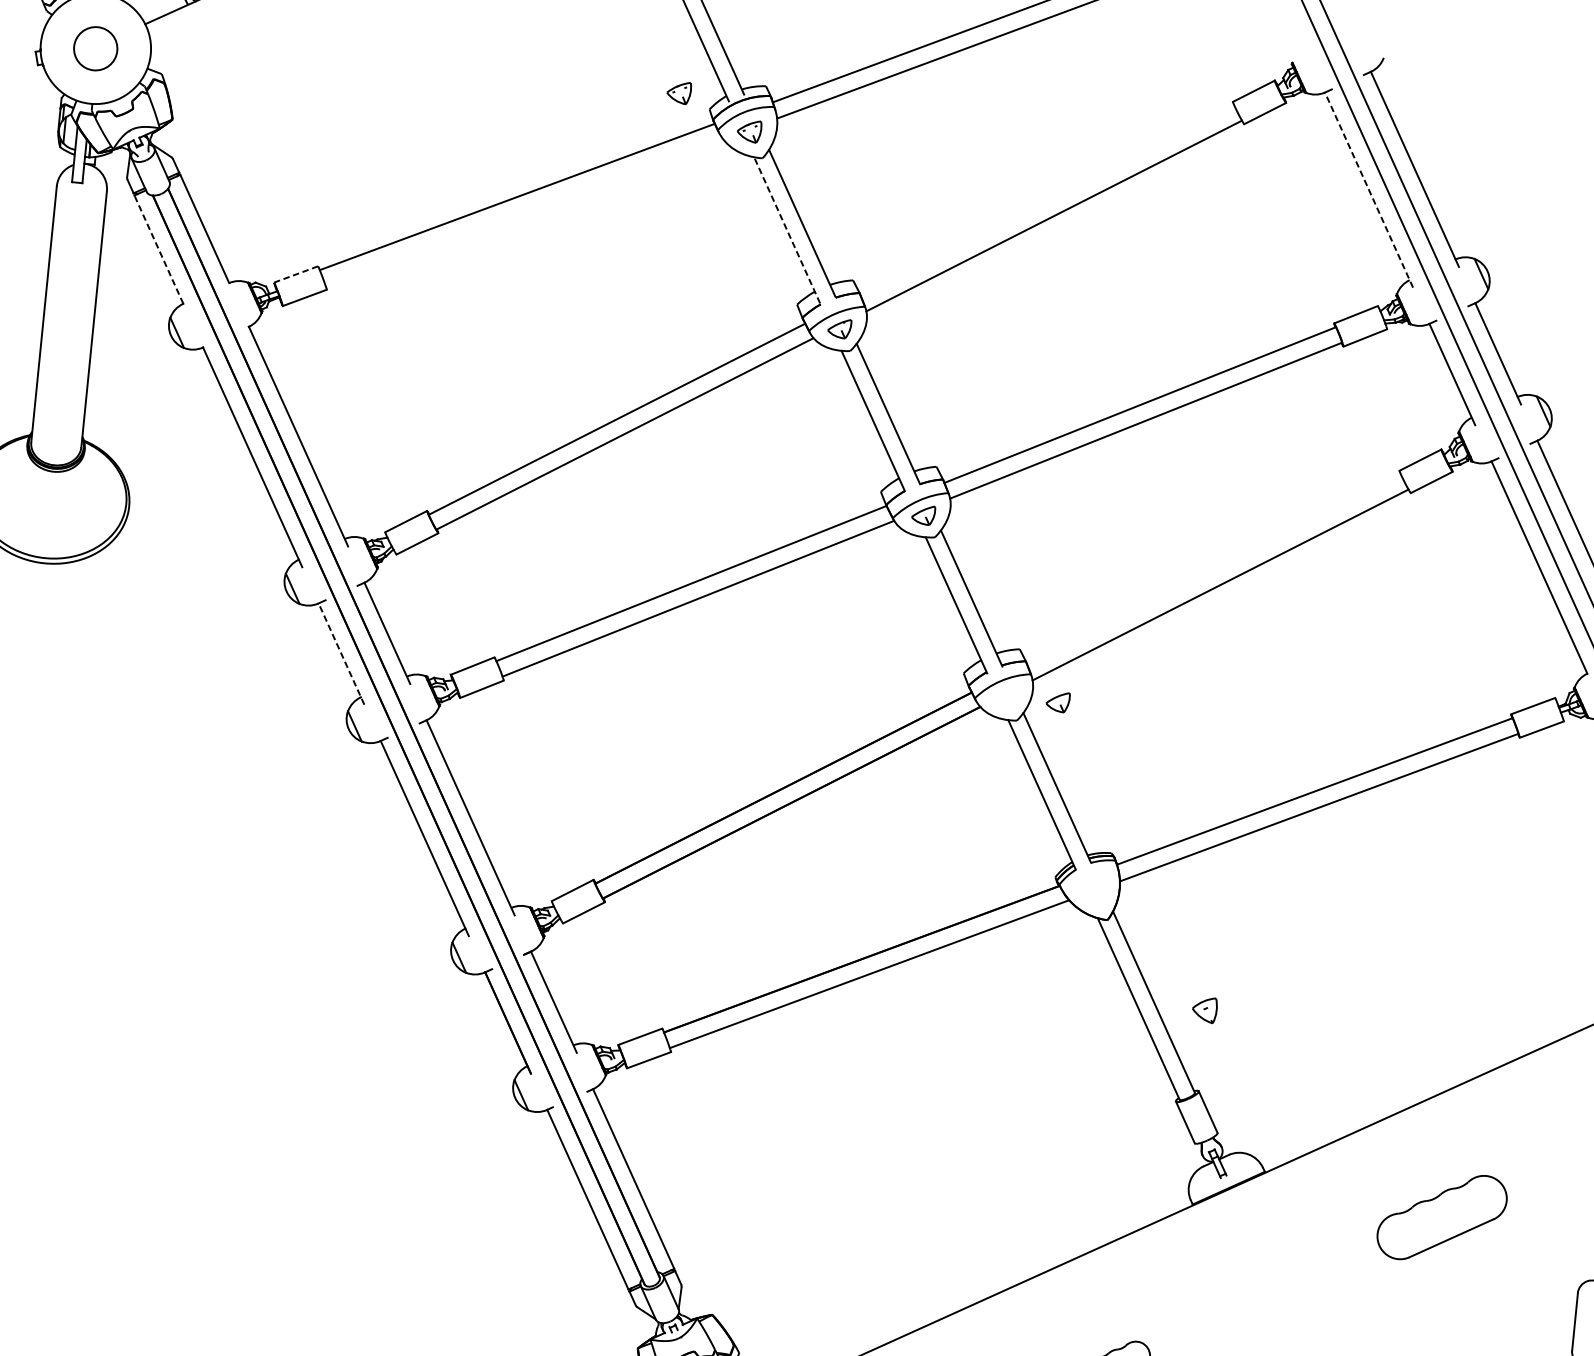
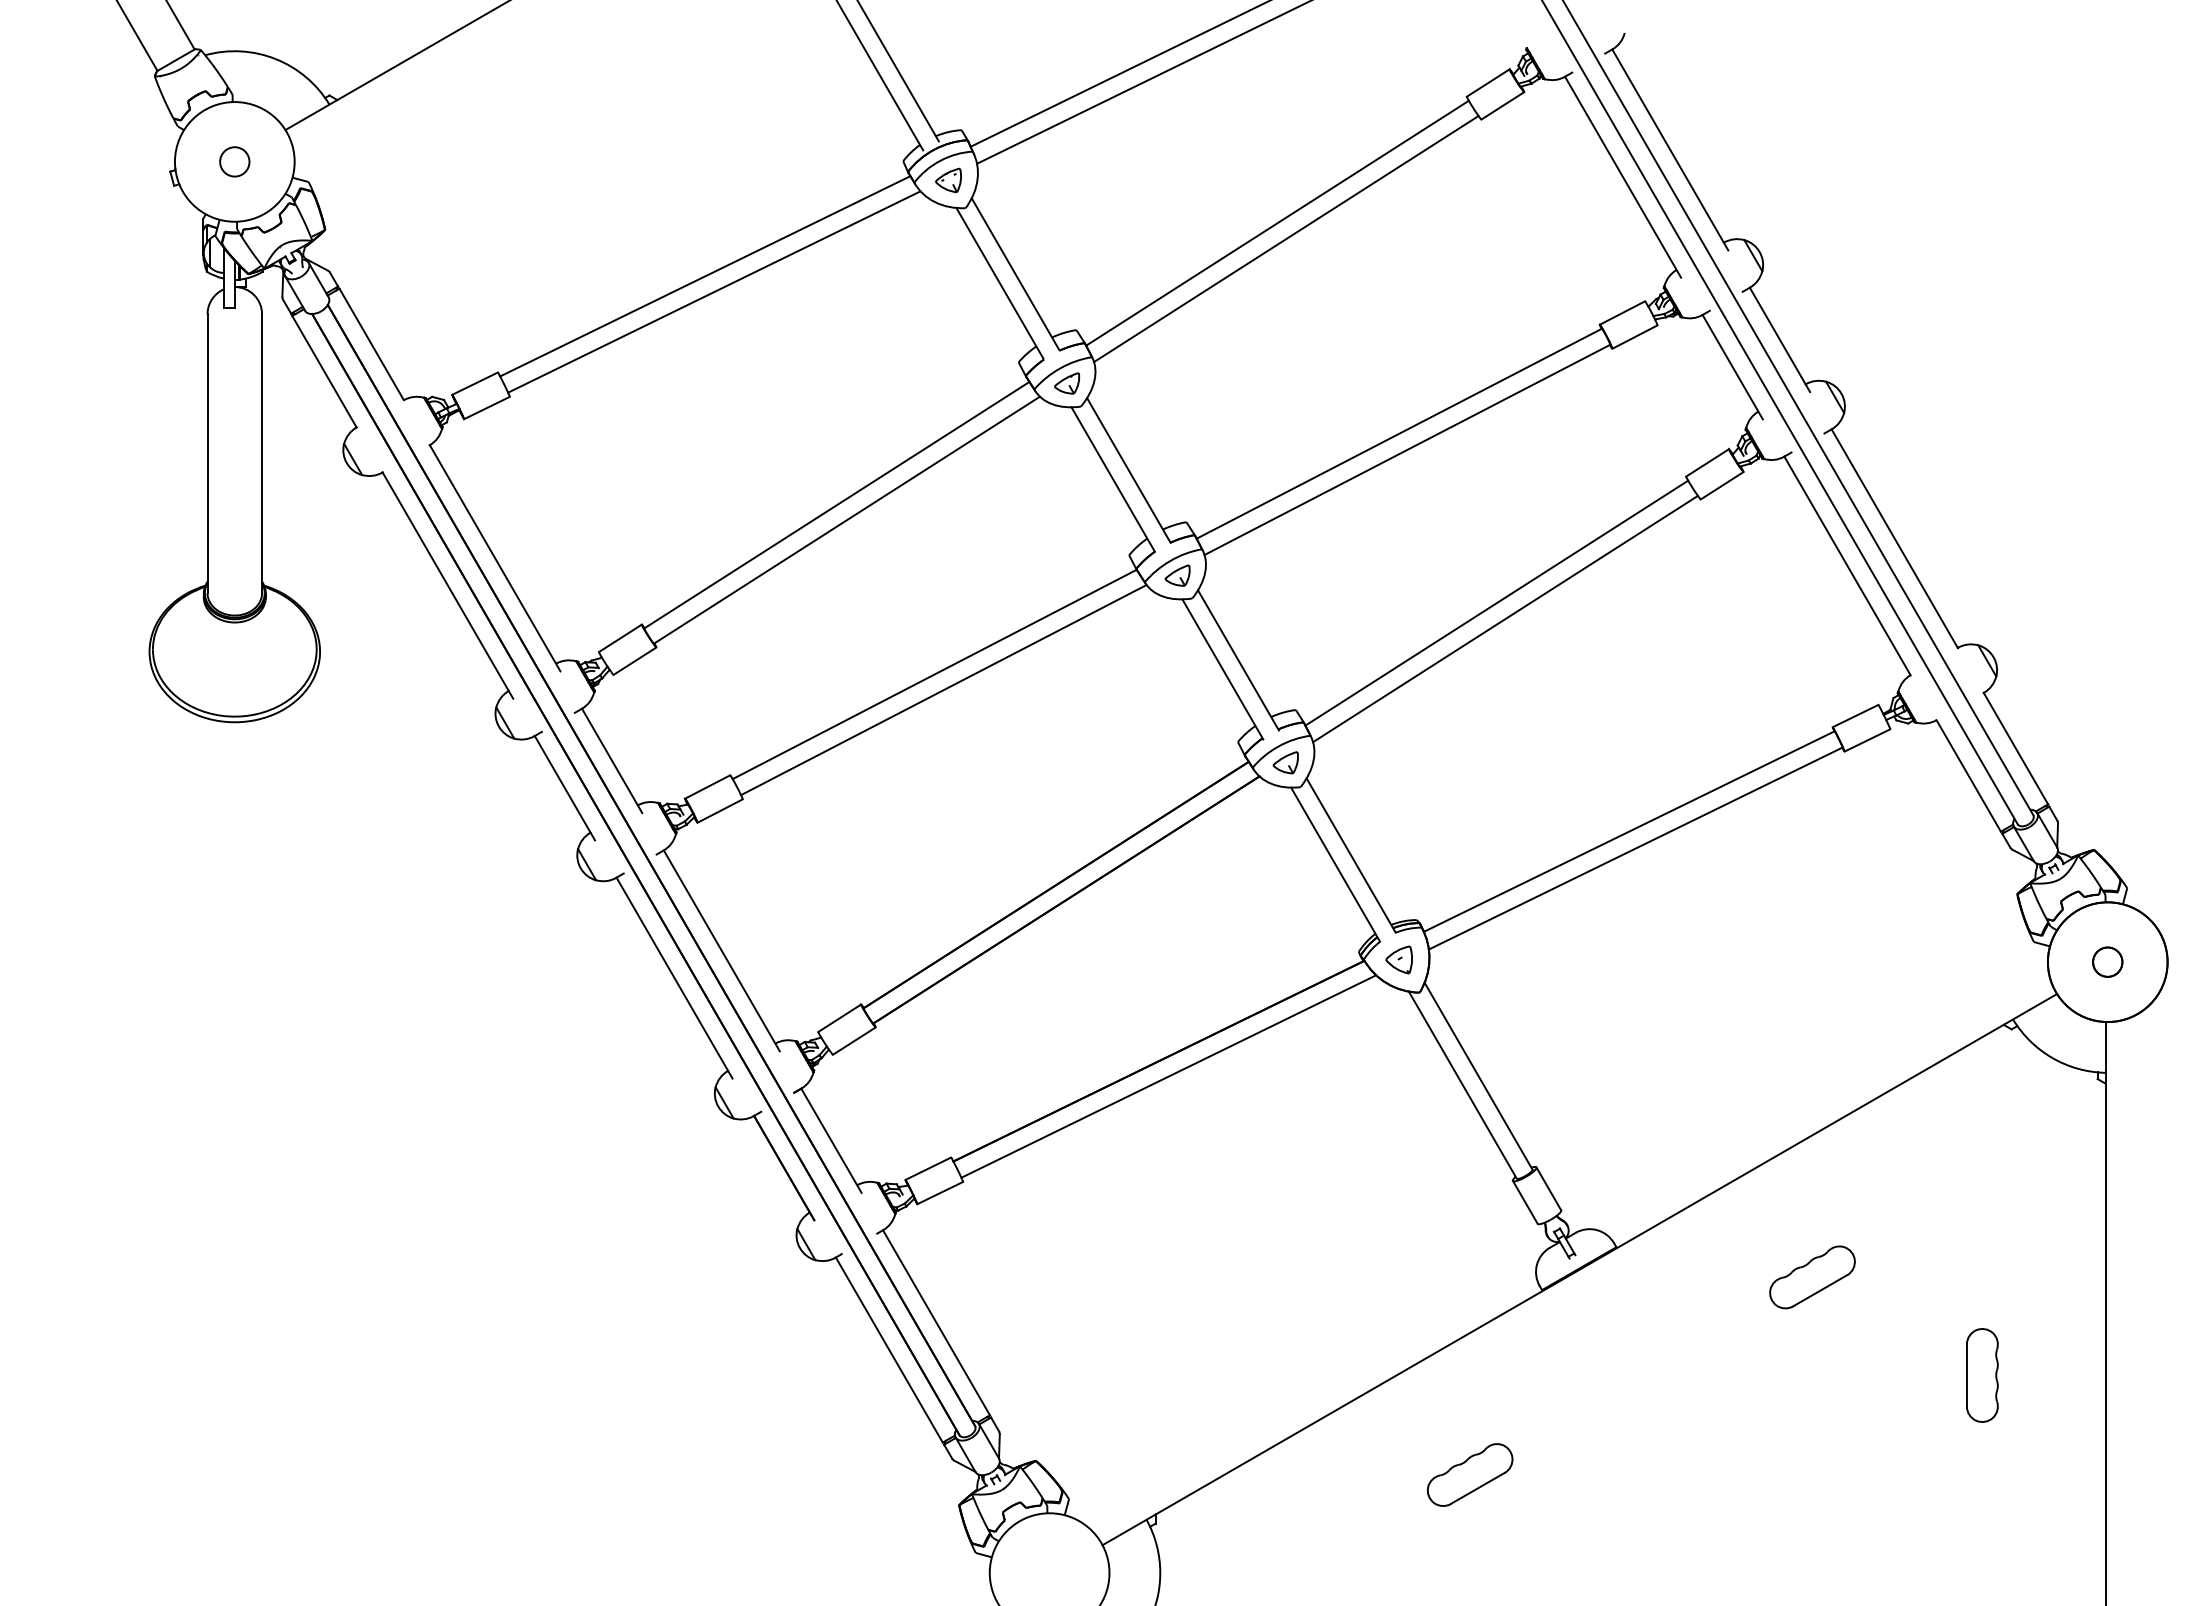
circle: (95, 48) -> (234, 161), size x0.62
part: (679, 92) -> (868, 146), removed
line: (1368, 189) -> (1622, 176), dashed -> solid
line: (1047, 200) -> (1277, 222), added
line: (524, 211) -> (714, 291), added
line: (786, 230) -> (999, 283), dashed -> solid
line: (158, 249) -> (324, 371), dashed -> solid
line: (295, 274) -> (474, 383), dashed -> solid
line: (1213, 568) -> (1496, 602), added
line: (341, 653) -> (564, 787), dashed -> solid
part: (1057, 701) -> (1285, 762), moved
part: (1204, 1009) -> (1398, 959), moved
part: (1442, 1217) -> (1812, 1277), size x0.62

